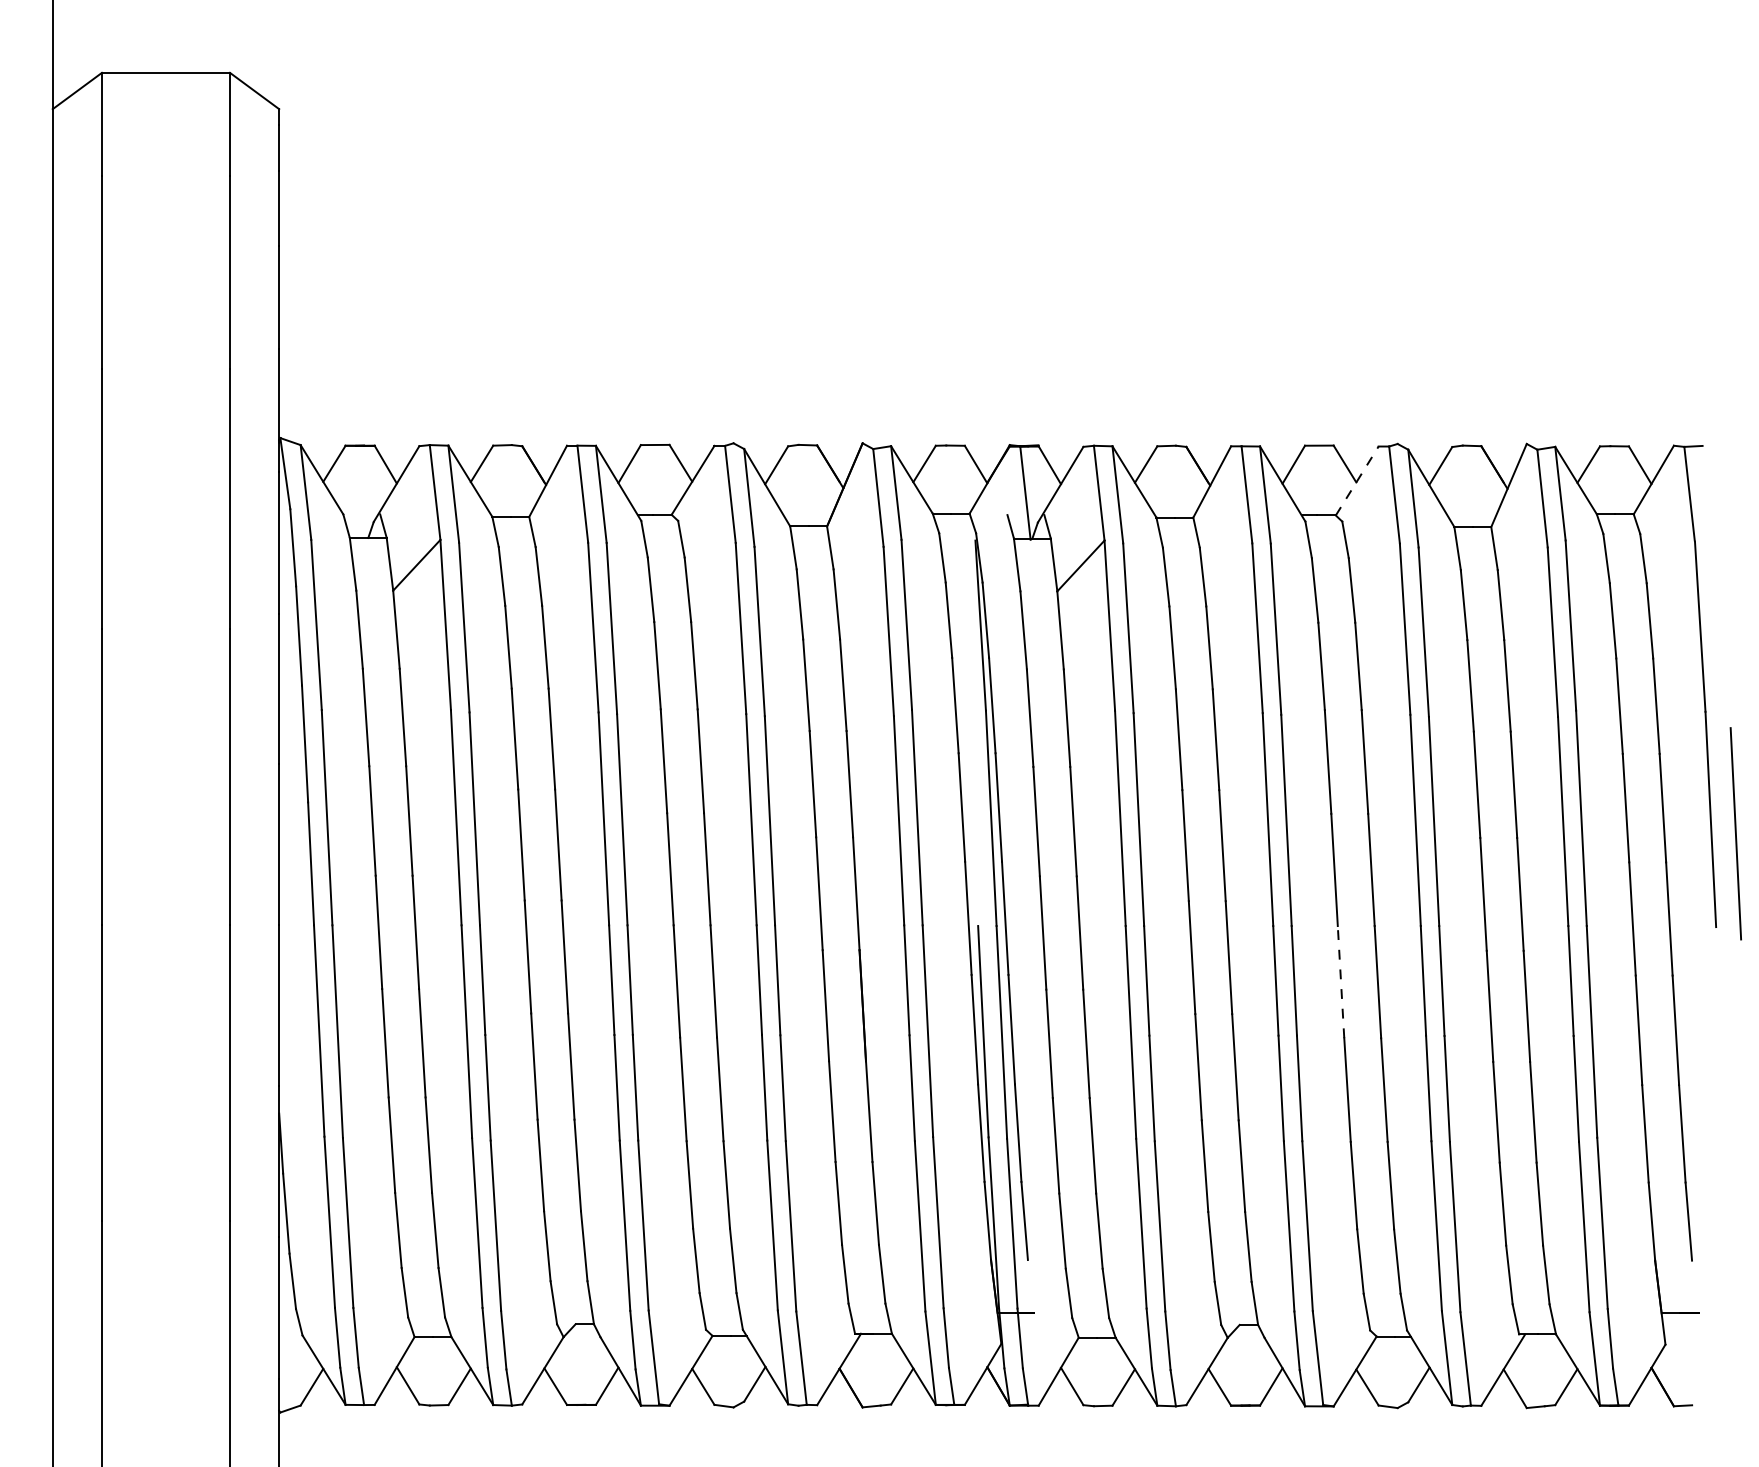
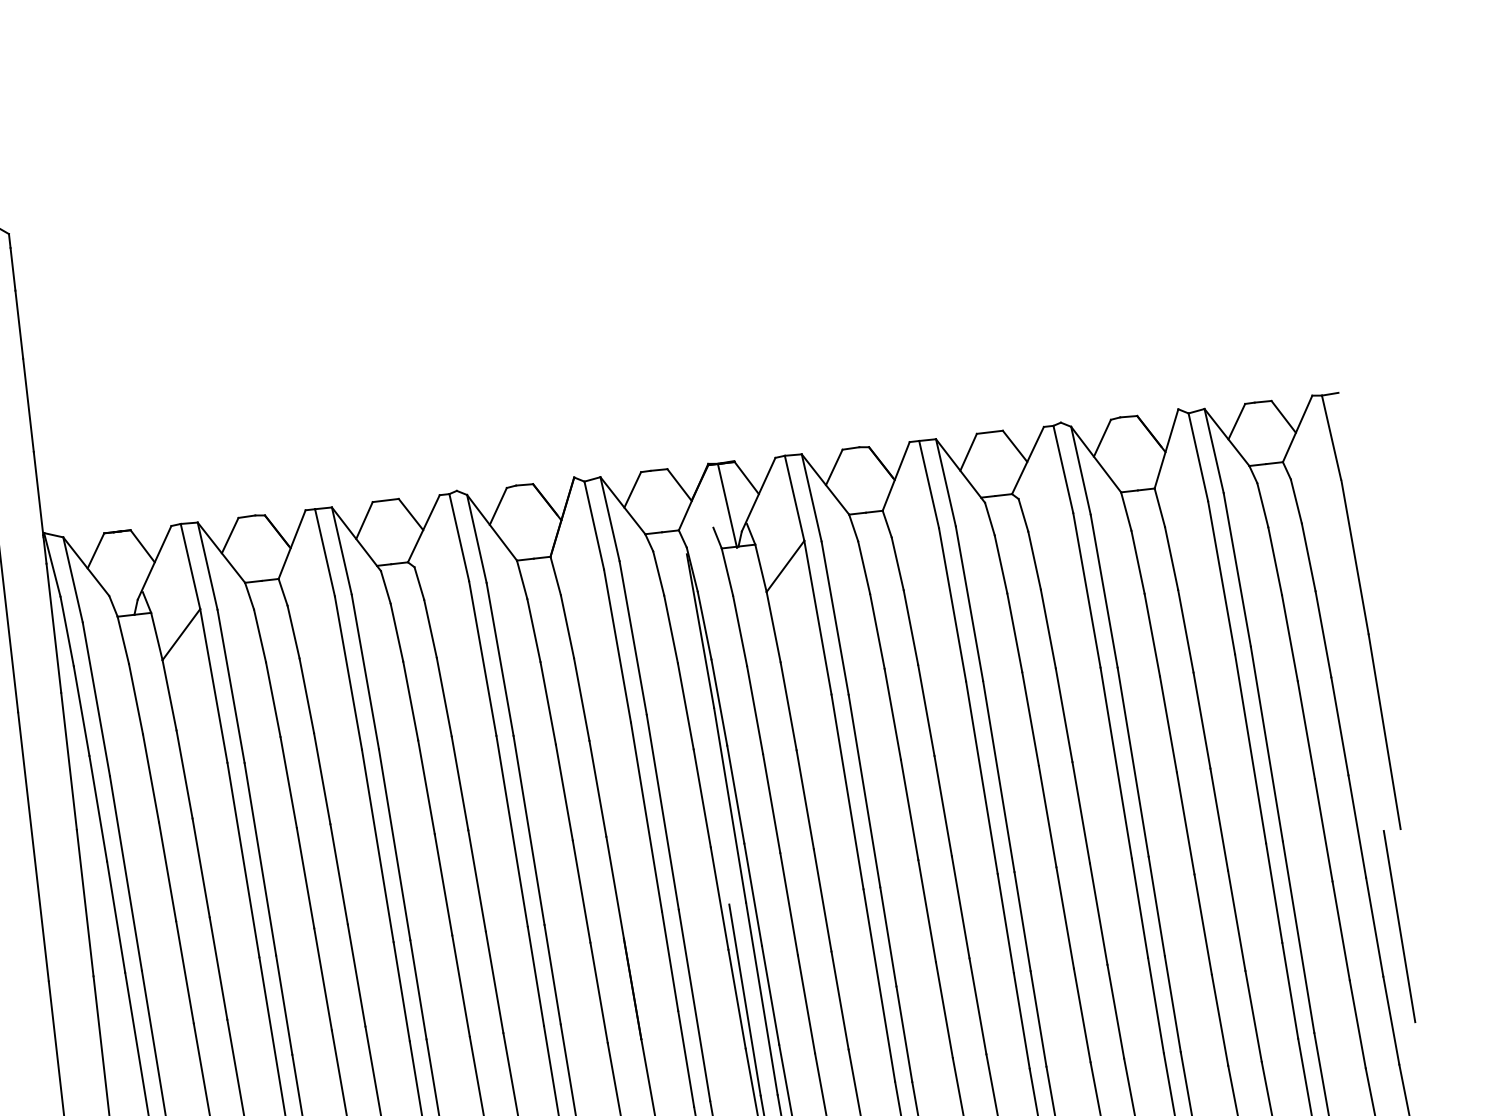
line: (1357, 481) -> (1028, 460), dashed -> solid
line: (1735, 833) -> (1399, 926), moved
line: (1341, 981) -> (1065, 917), dashed -> solid

